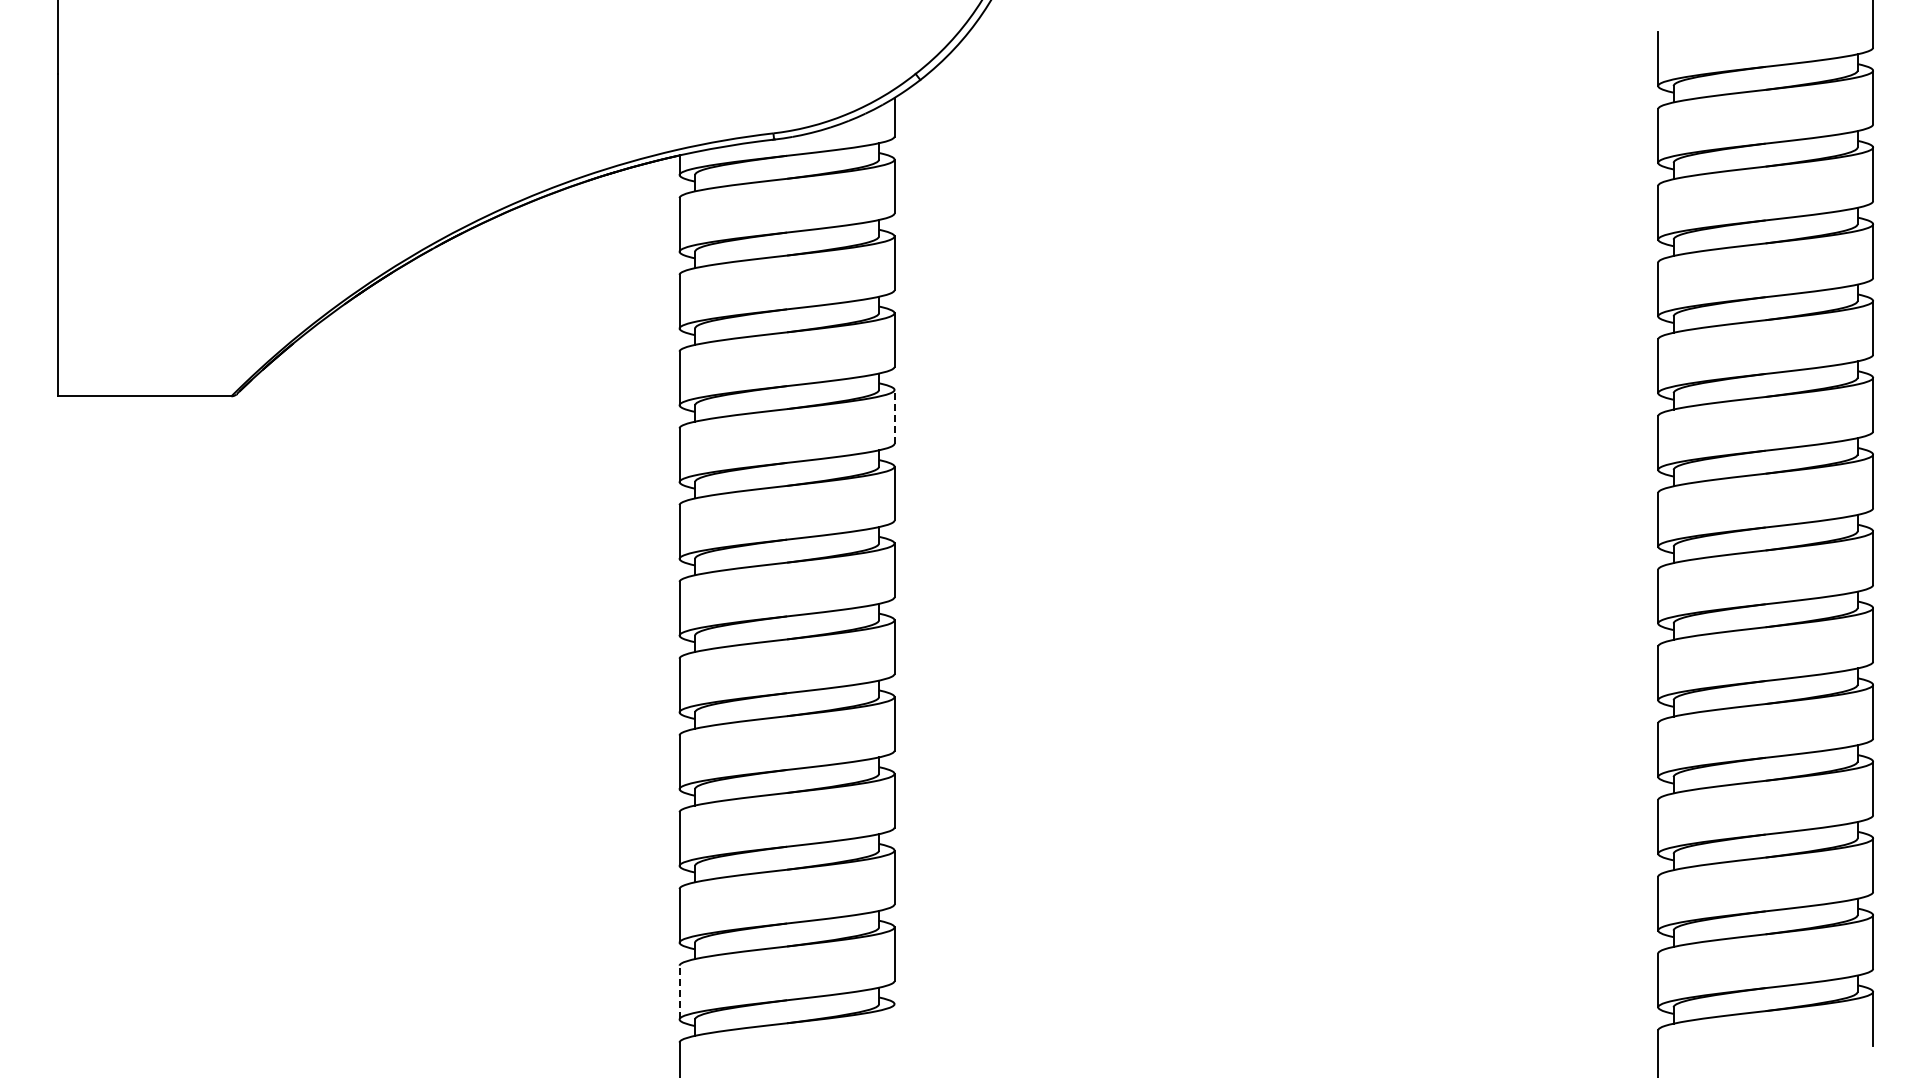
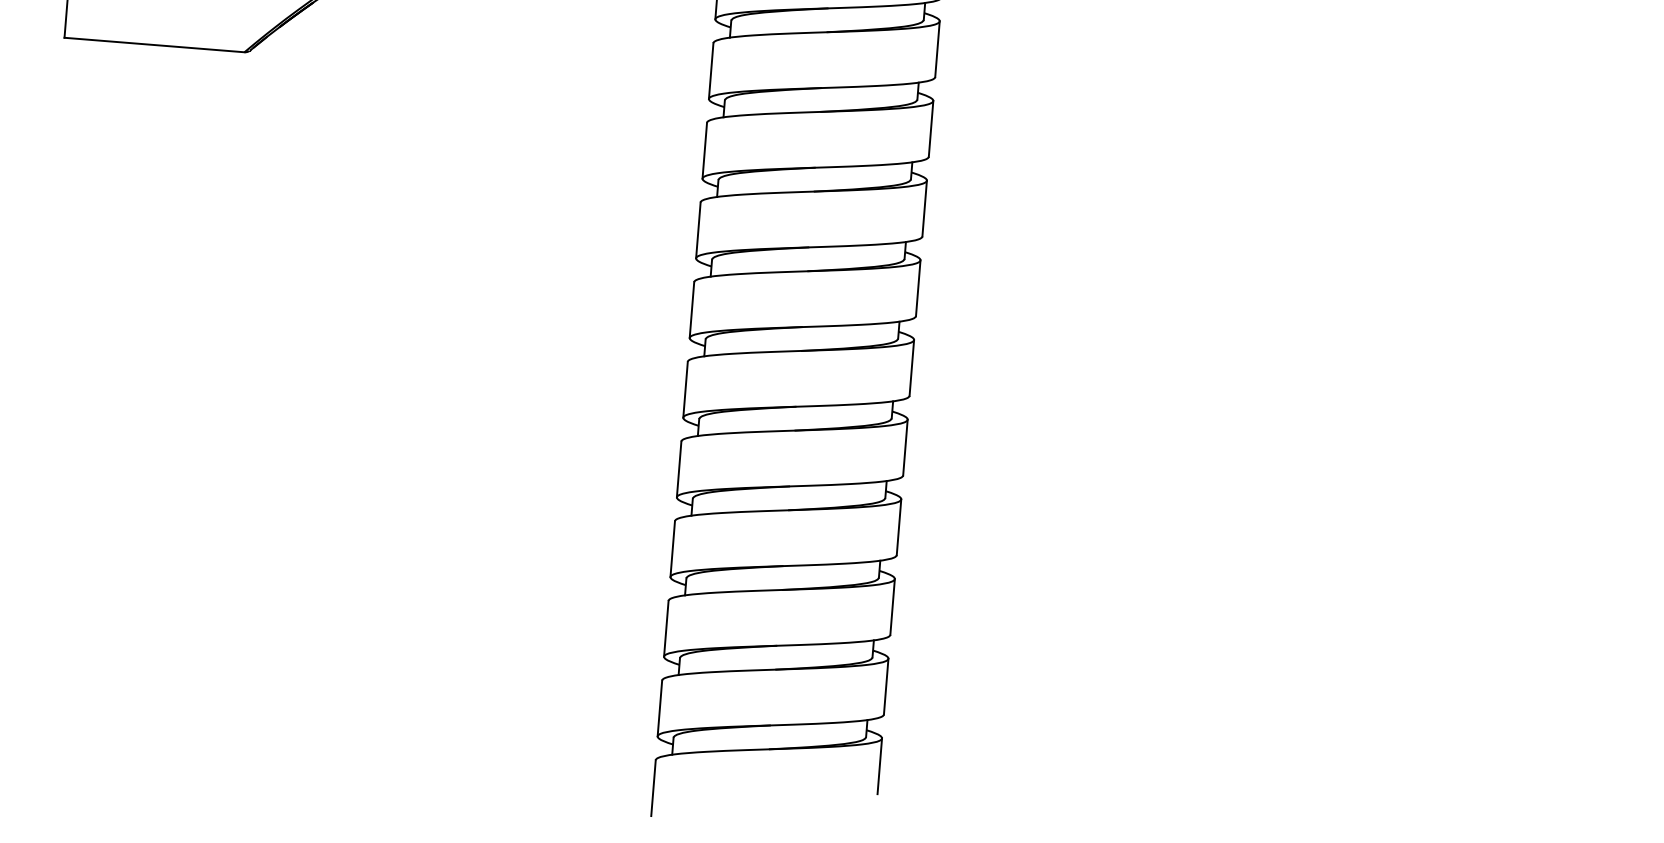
line: (894, 416) -> (931, 128), dashed -> solid
line: (679, 992) -> (659, 708), dashed -> solid
line: (894, 1030) -> (879, 765), added

